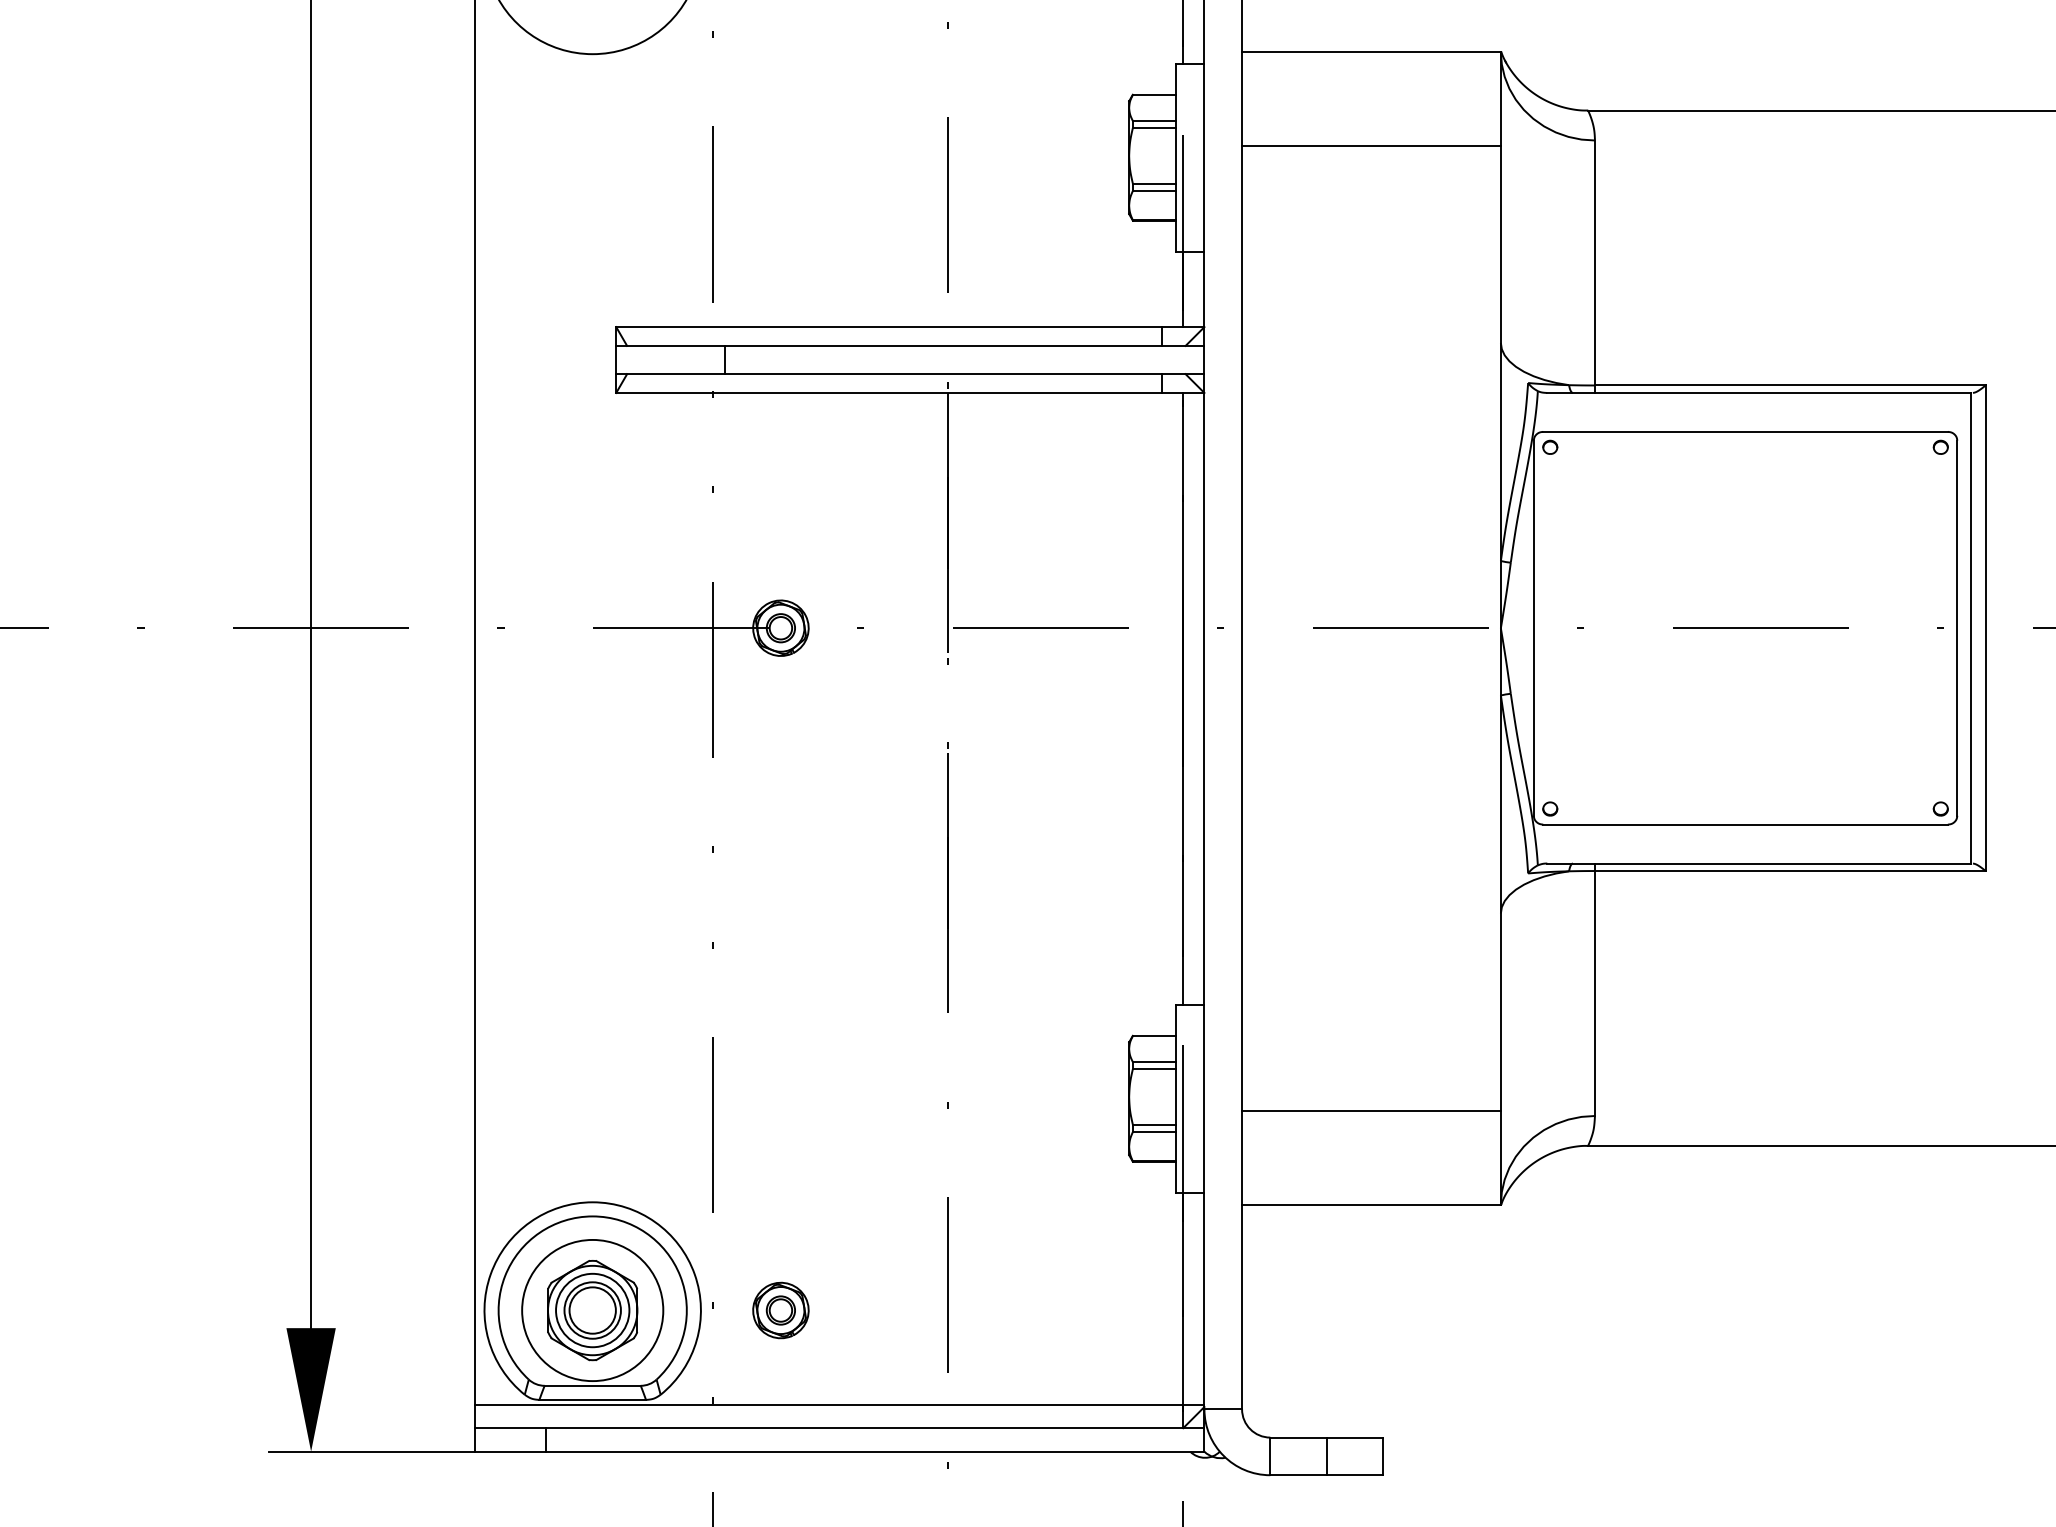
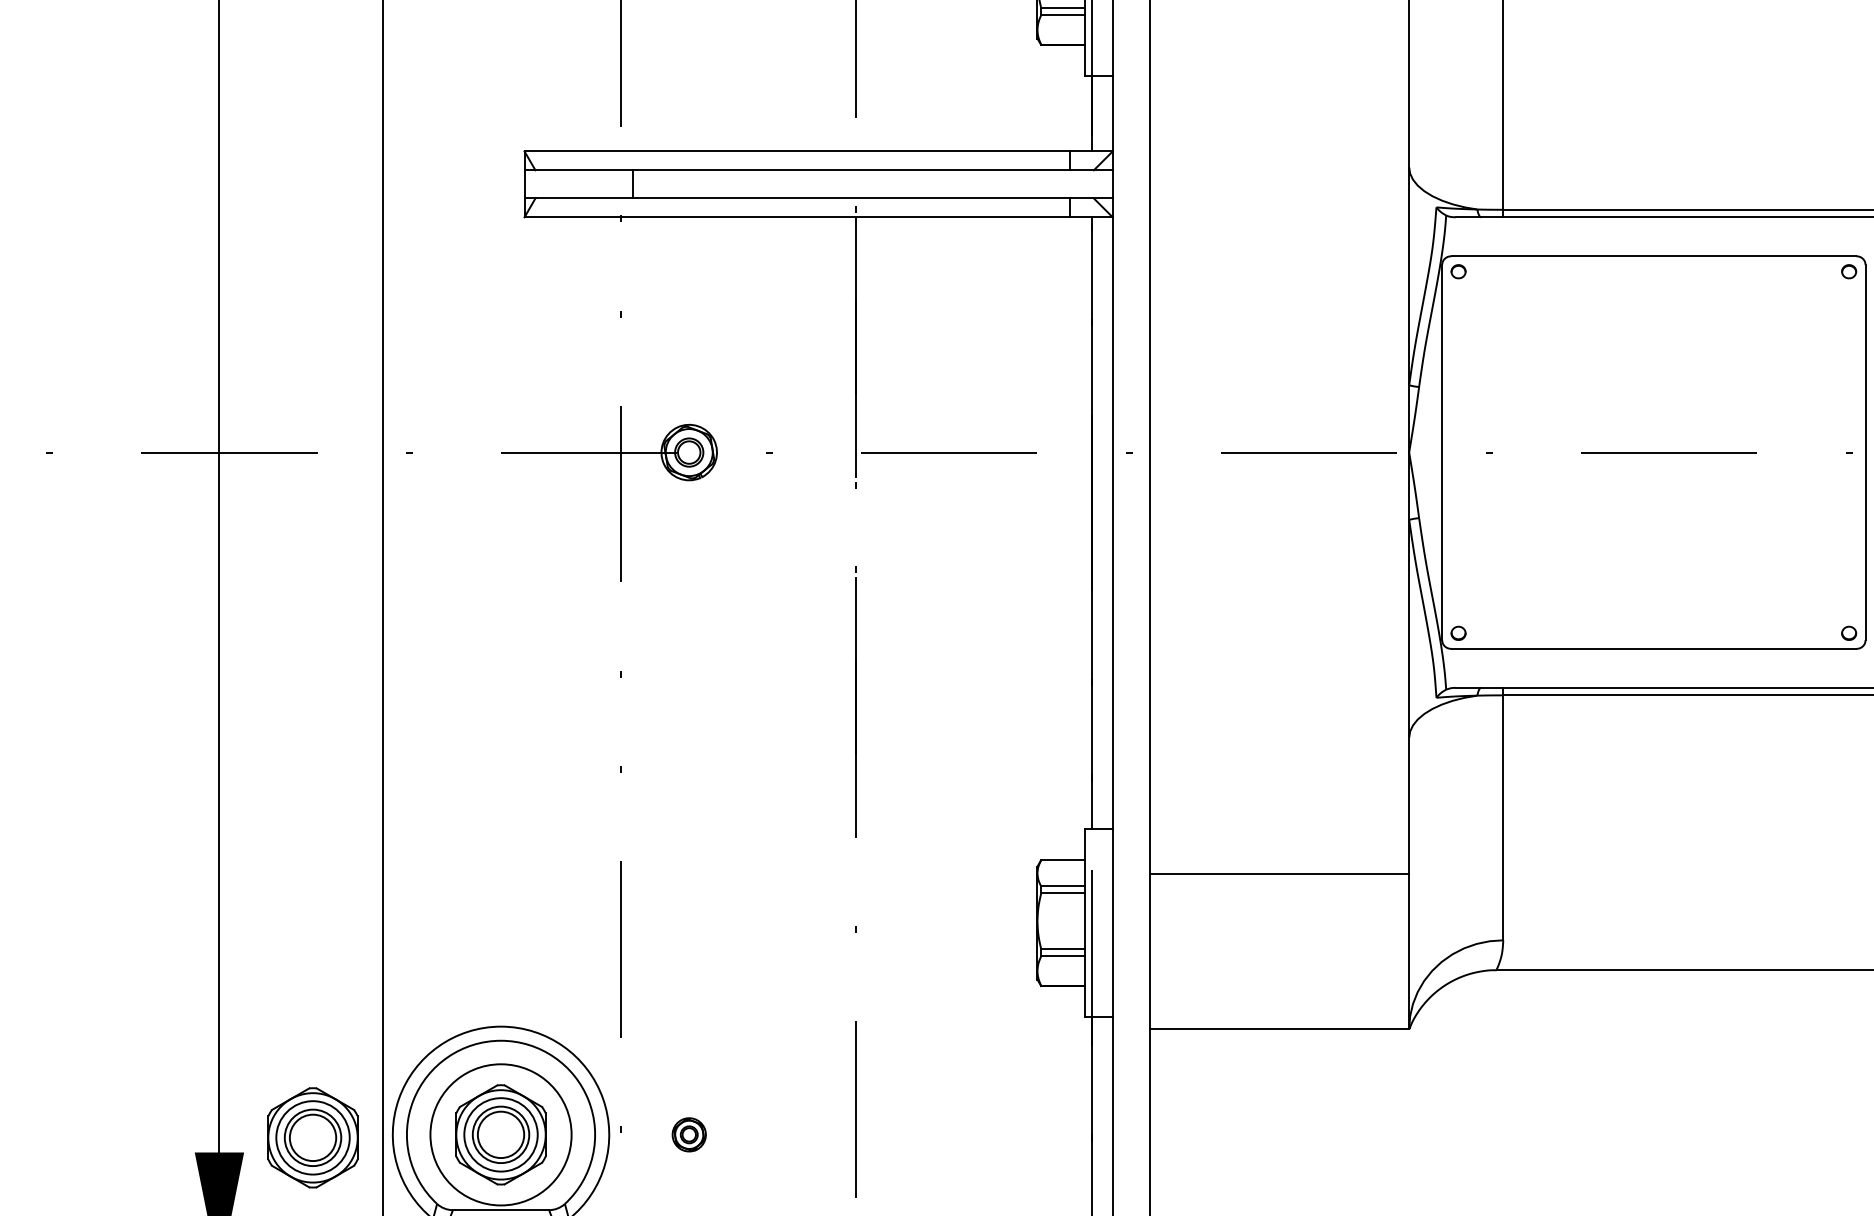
line: (1371, 1110) -> (1279, 873), moved
part: (780, 1310) -> (688, 1134), size x0.6
part: (404, 1313) -> (312, 1137), added

